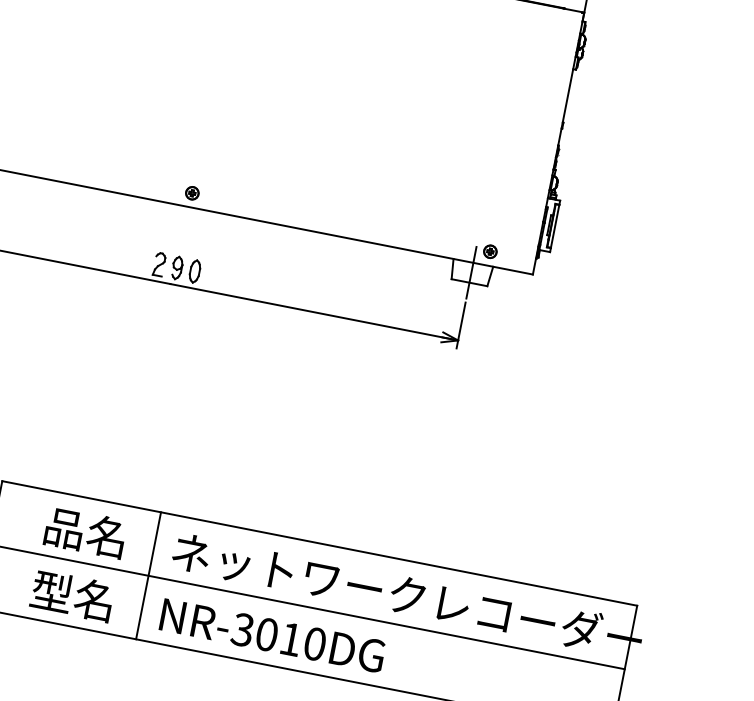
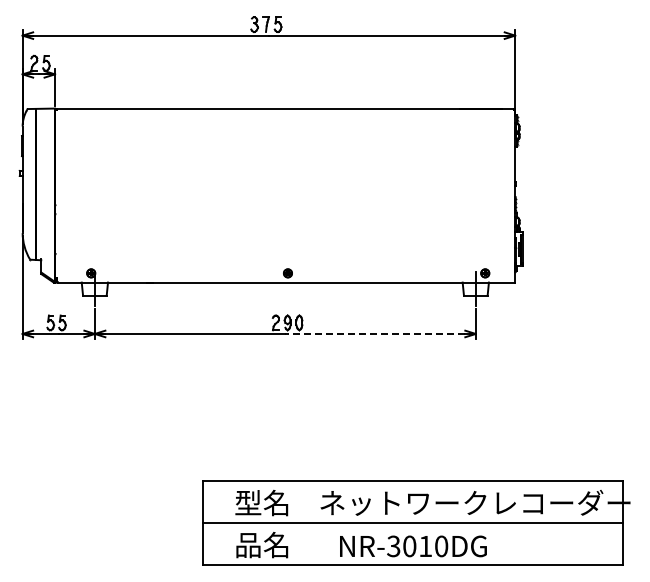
line: (314, 311) -> (380, 333), solid -> dashed
text: (64, 529) -> (248, 503), 品名 -> 型名
line: (148, 575) -> (307, 522), removed
text: (52, 592) -> (248, 545), 型名 -> 品名
text: (272, 635) -> (413, 546), moved

